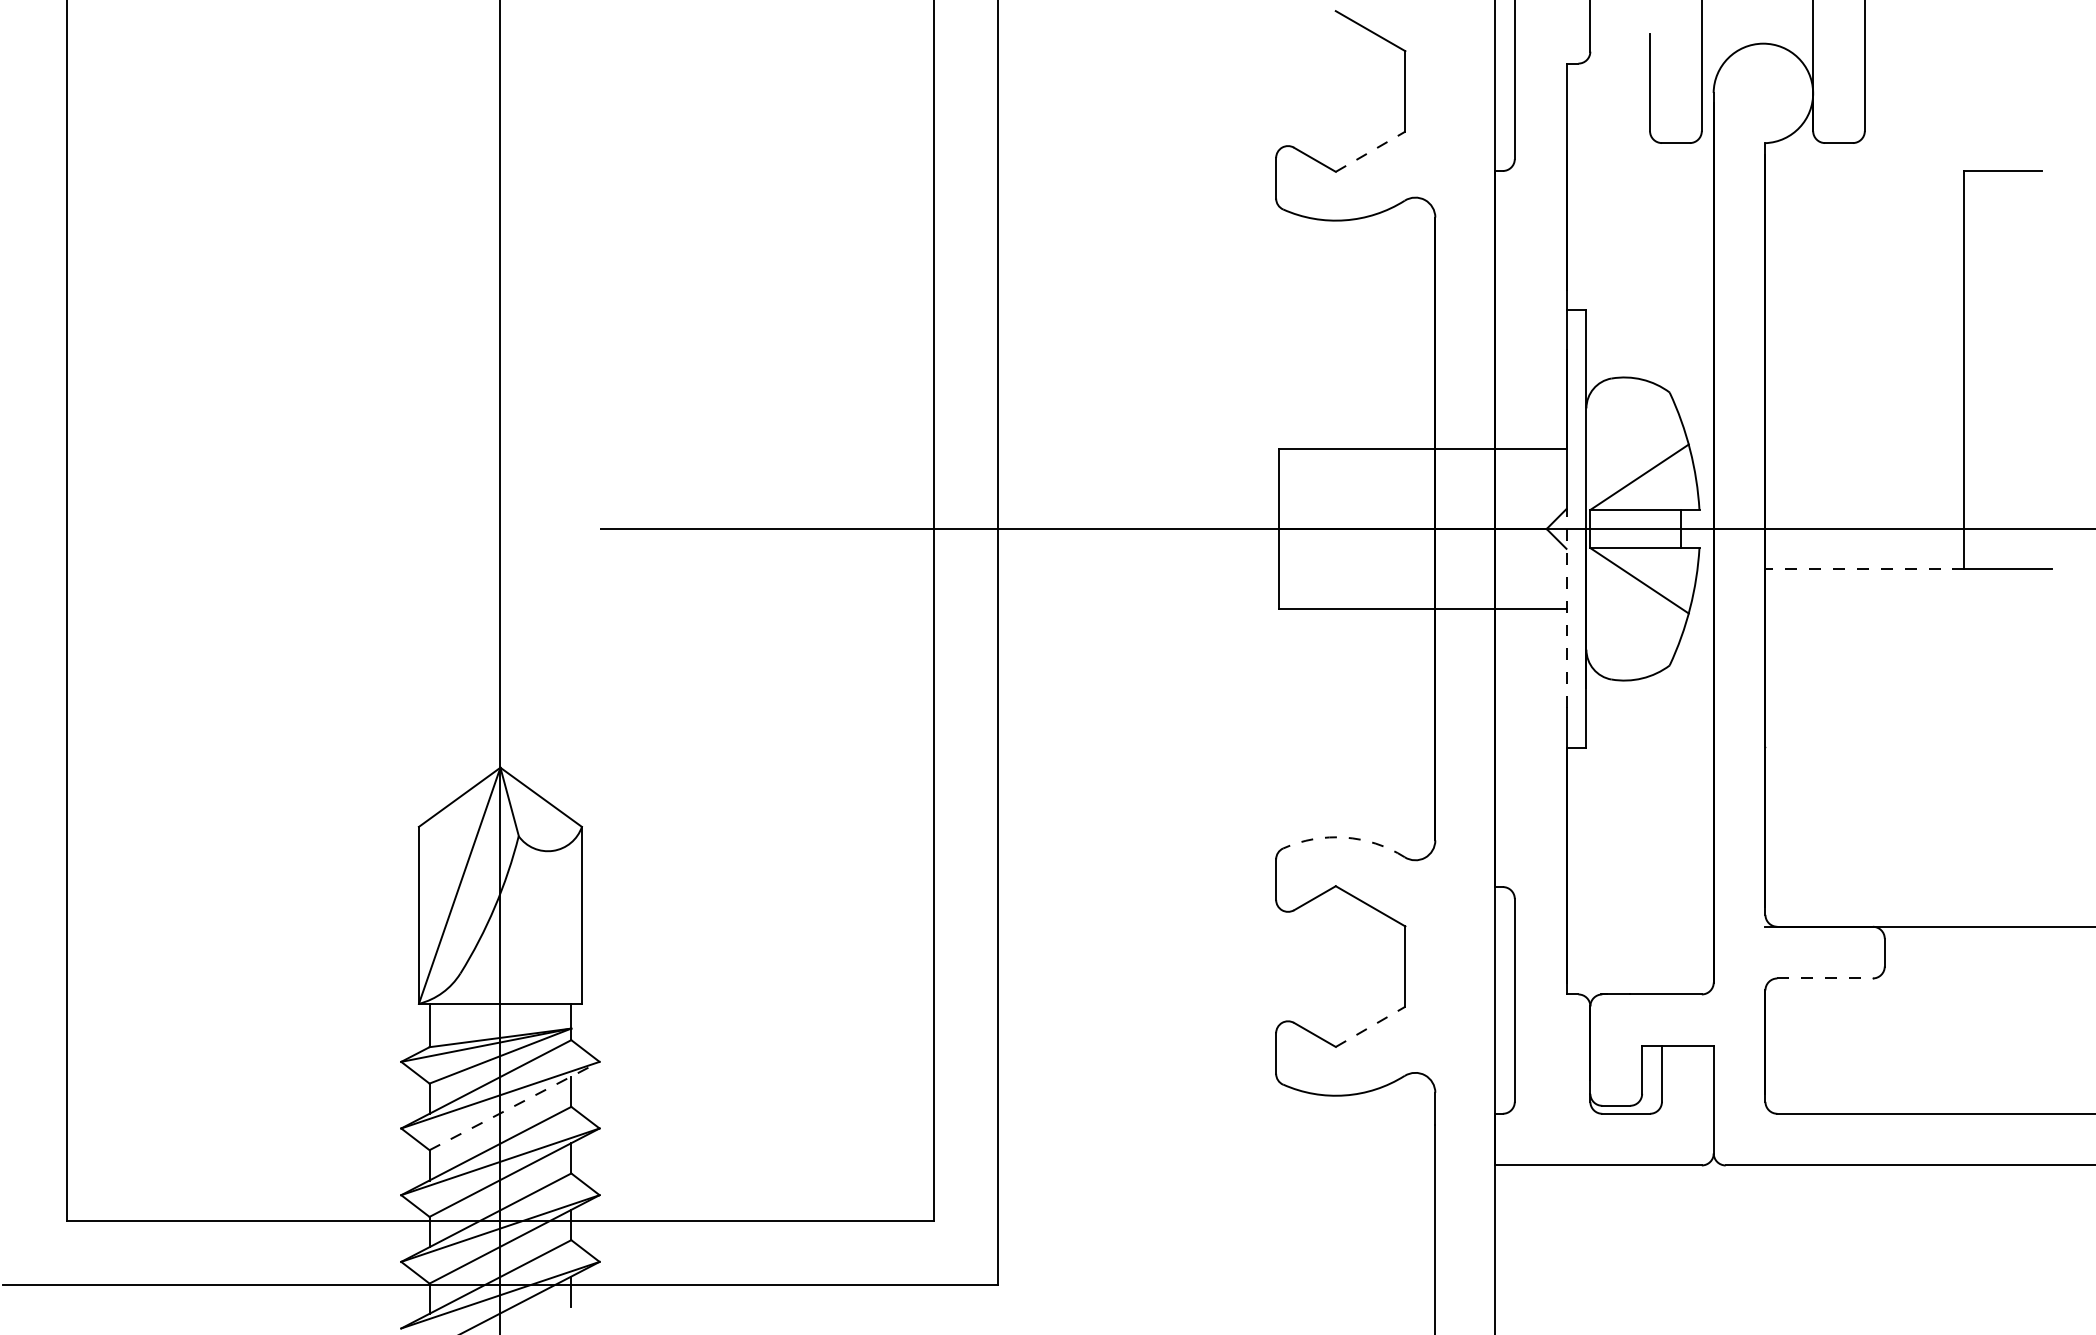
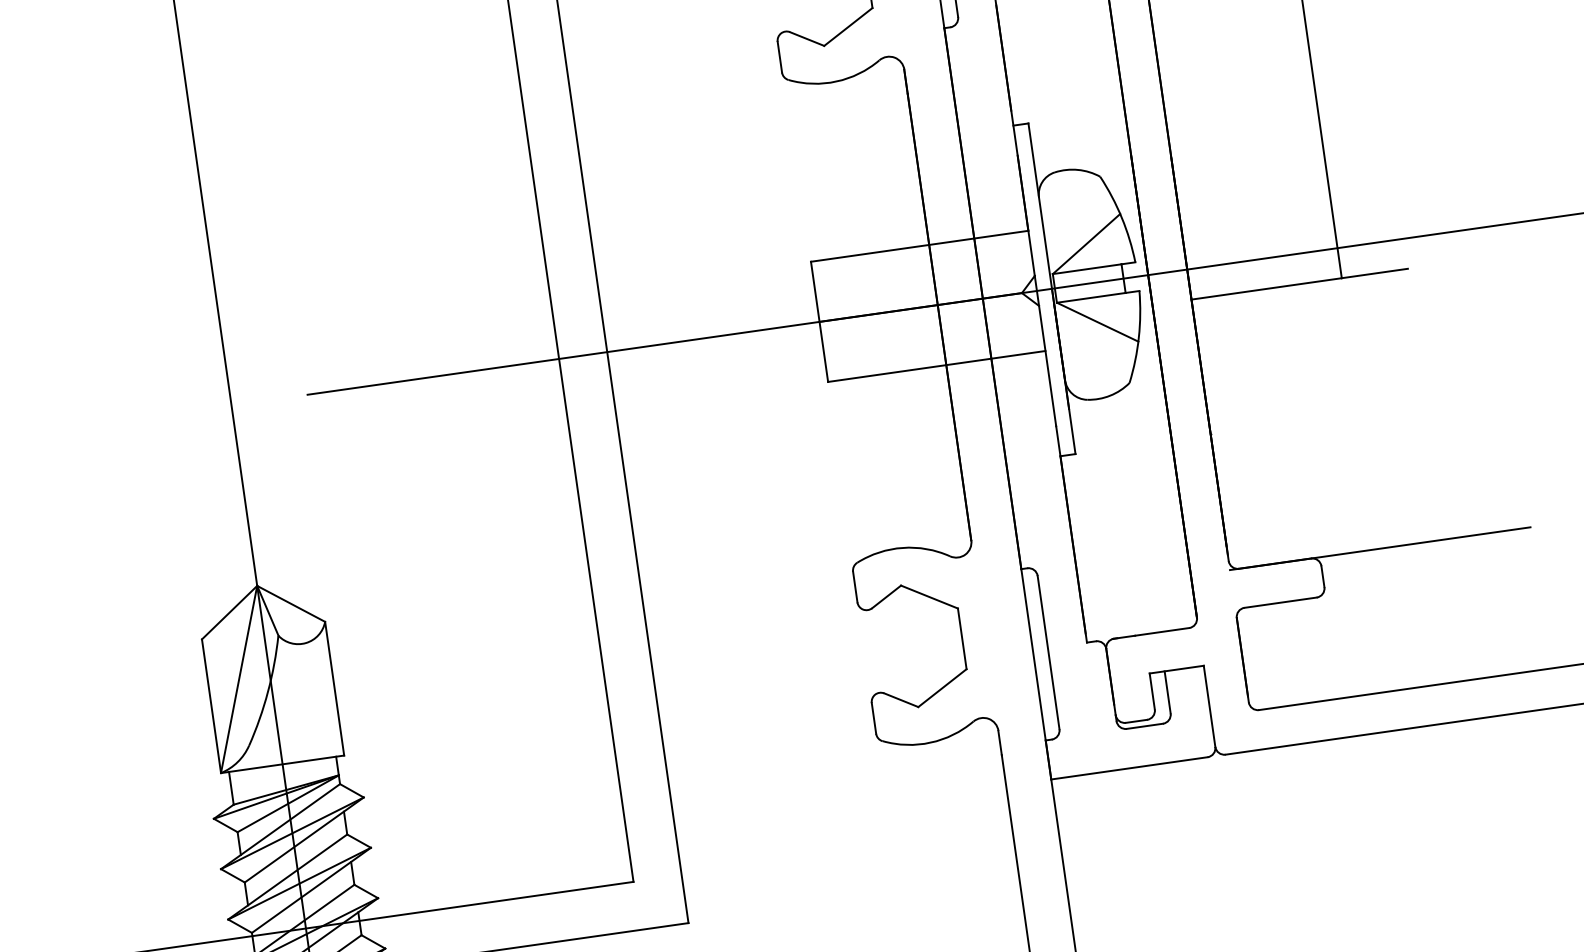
line: (1371, 151) -> (849, 26), dashed -> solid
line: (1864, 568) -> (1266, 288), dashed -> solid
line: (1566, 608) -> (1045, 351), dashed -> solid
arc: (1345, 837) -> (903, 547), dashed -> solid
line: (1825, 978) -> (1280, 602), dashed -> solid
line: (1371, 1026) -> (943, 687), dashed -> solid
line: (514, 1106) -> (304, 840), dashed -> solid

